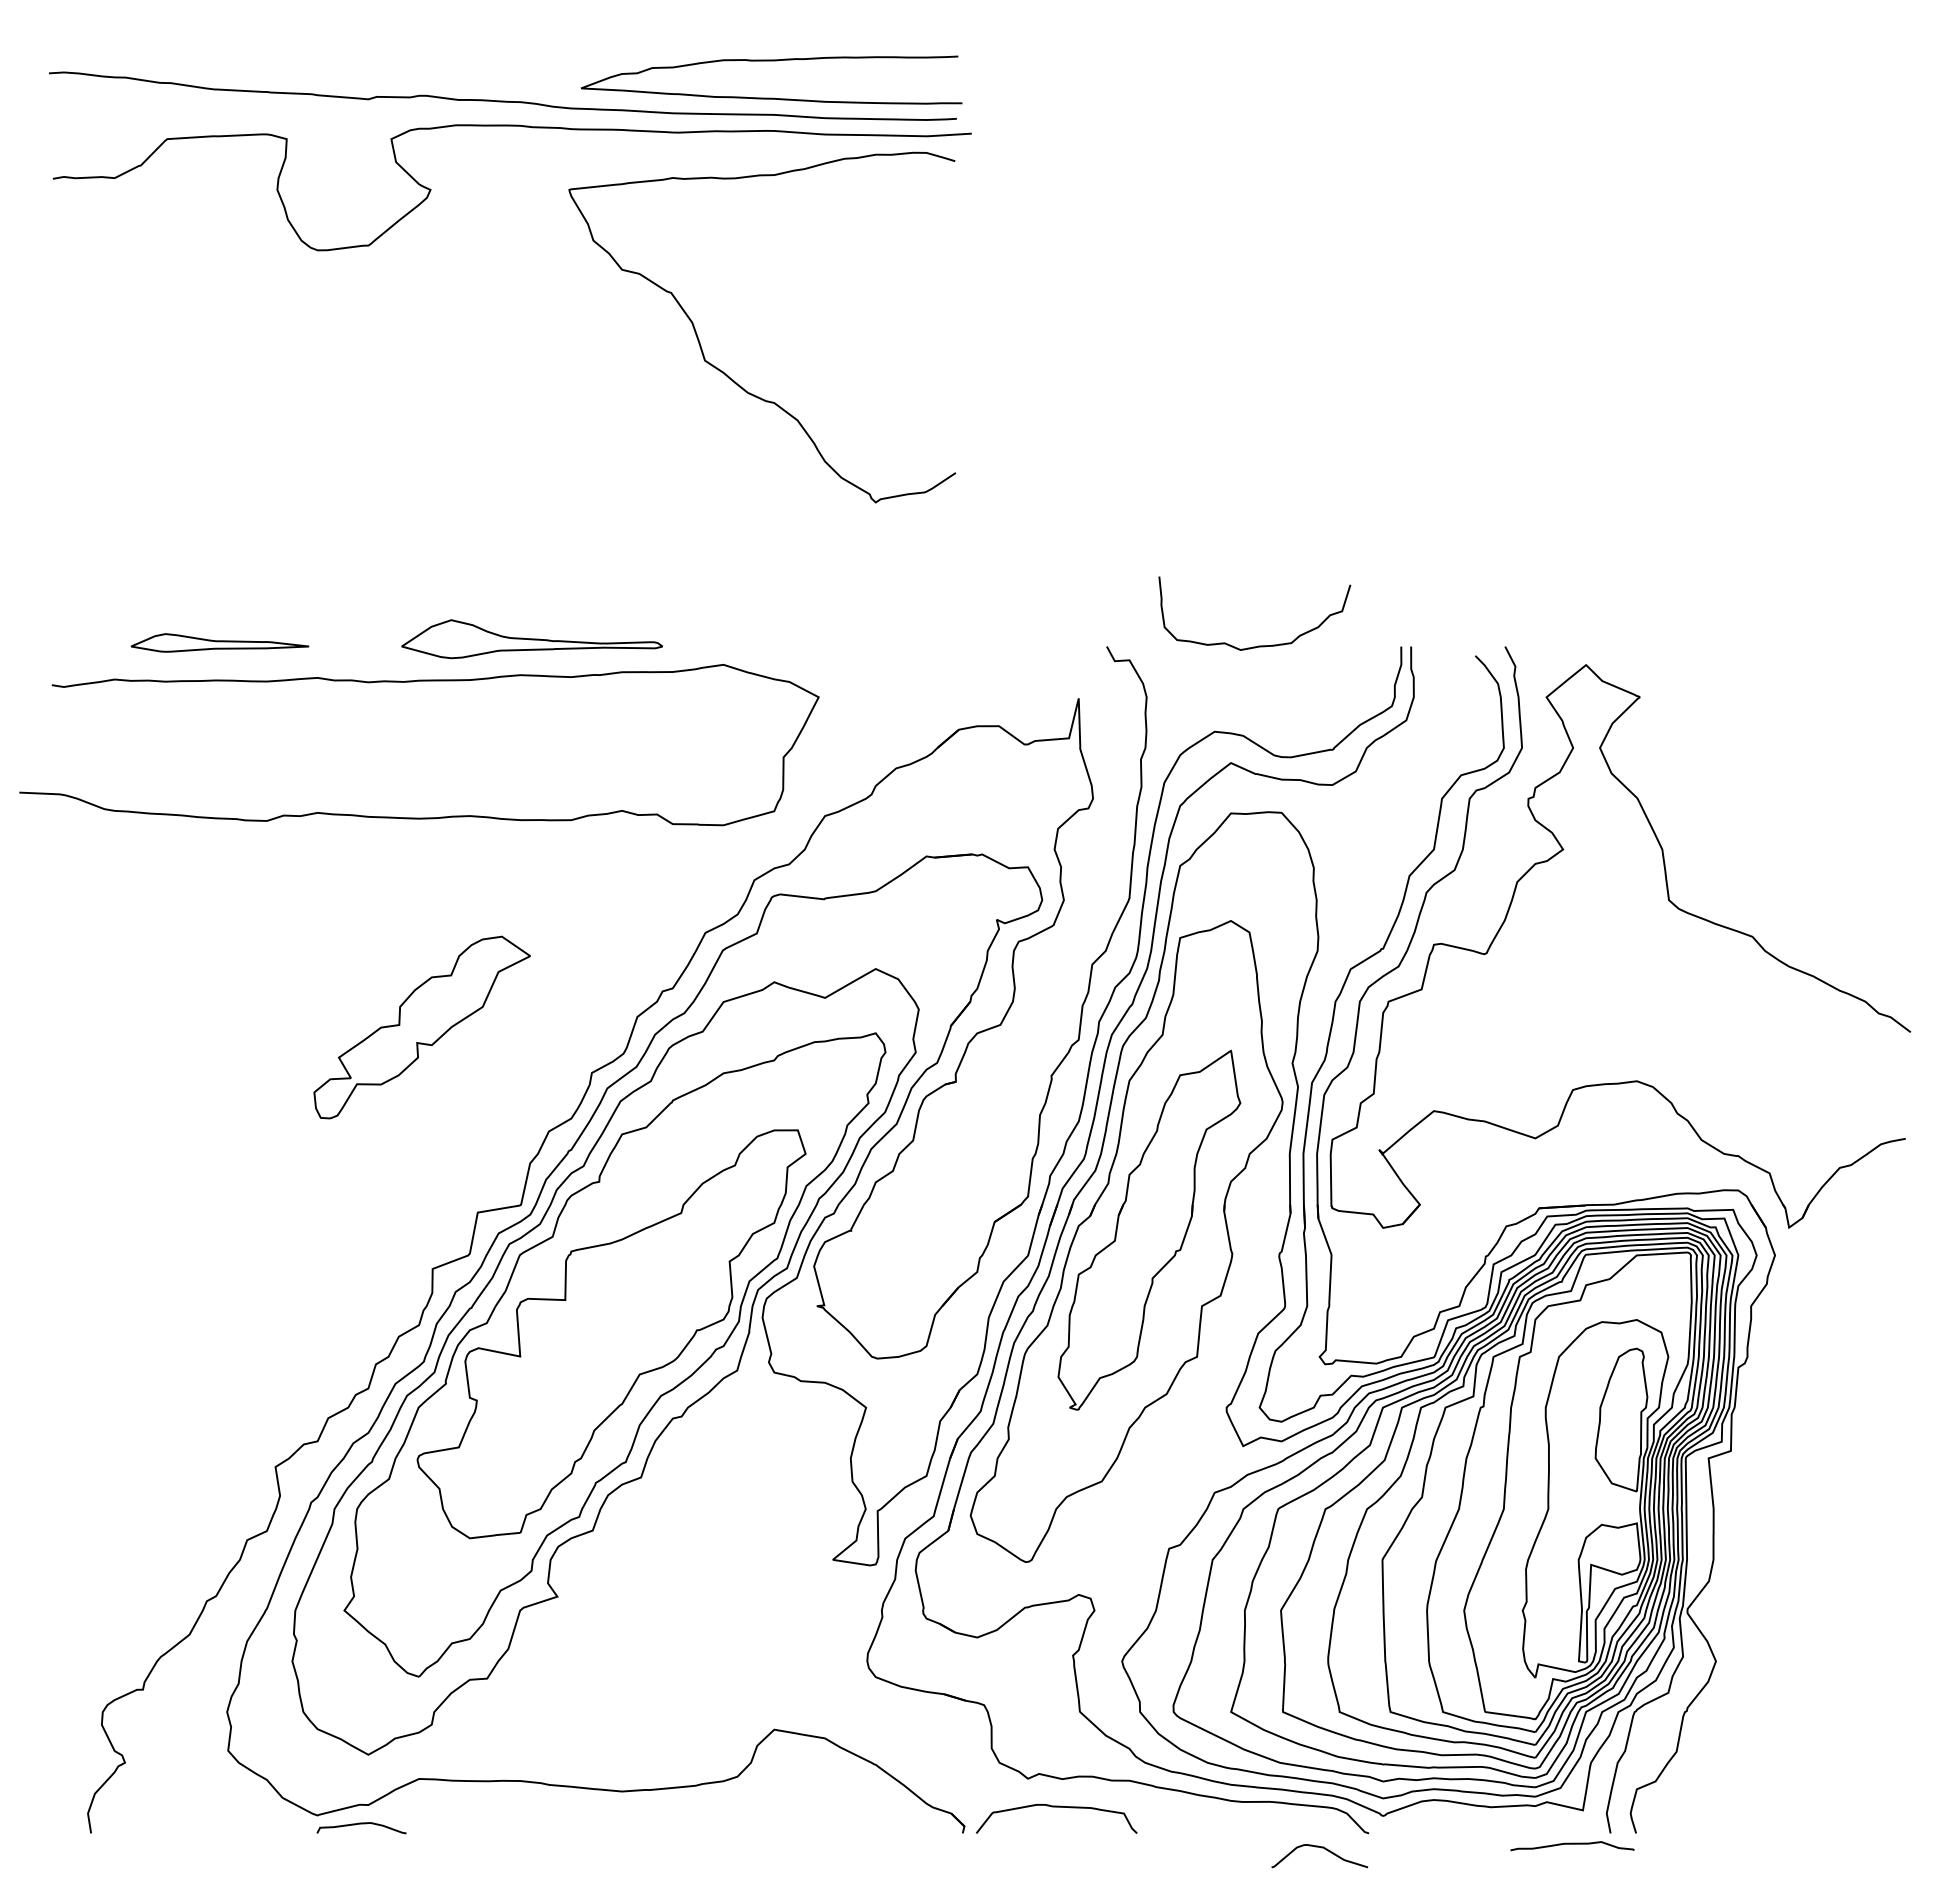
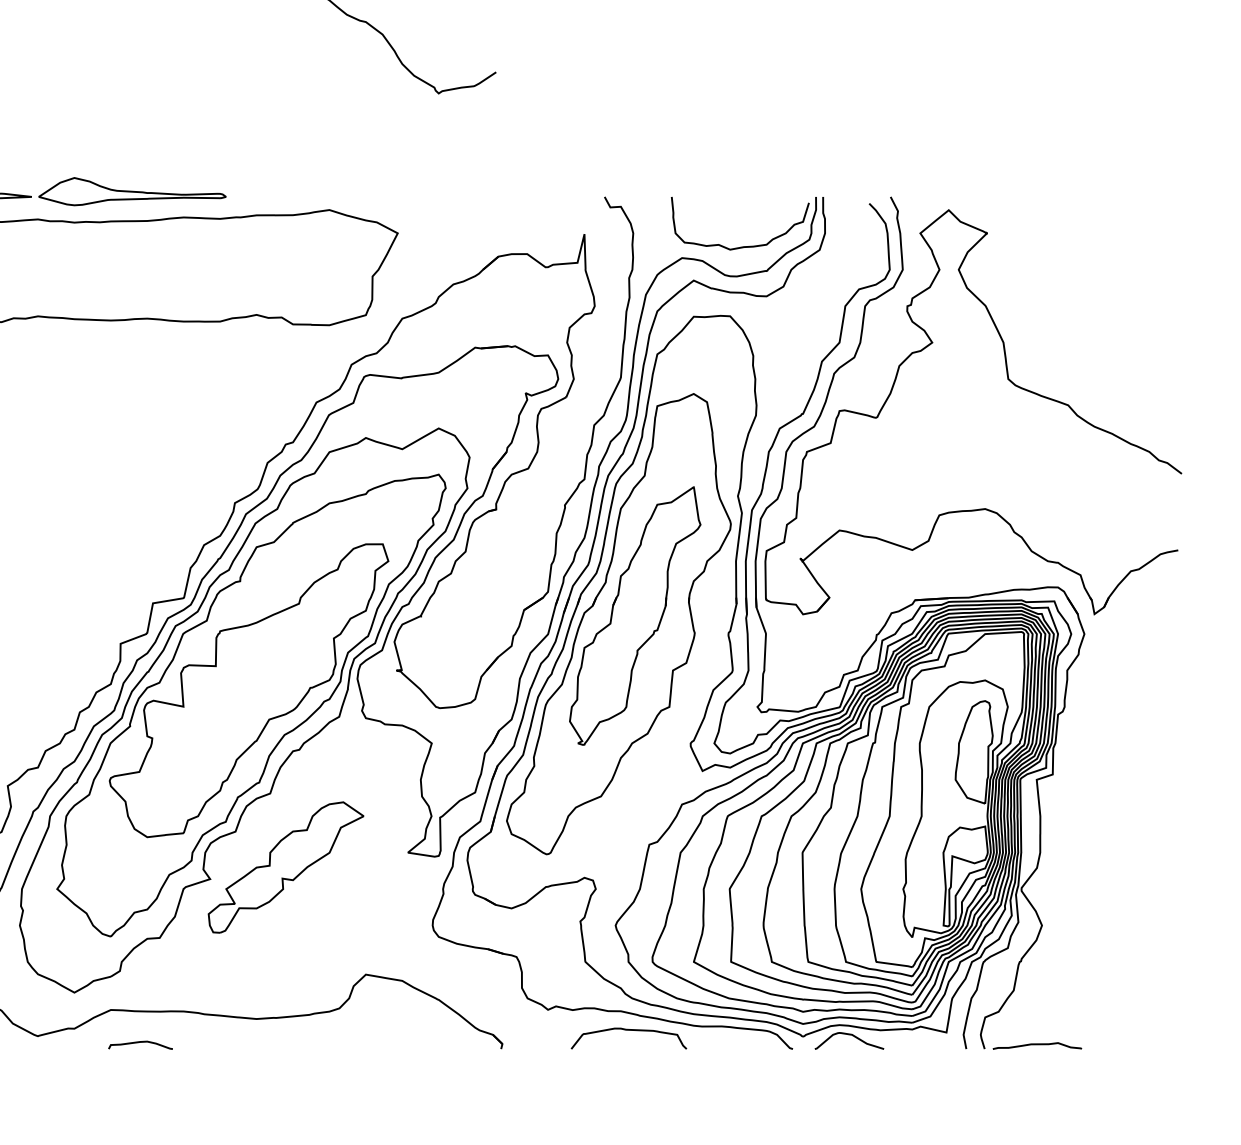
part: (531, 639) -> (131, 191), moved
curve: (1258, 645) -> (742, 246), moved
part: (421, 1027) -> (285, 867), moved
curve: (1056, 1807) -> (628, 1030), moved
curve: (361, 1824) -> (140, 1042), moved
curve: (1572, 1844) -> (1037, 1044), moved
curve: (1321, 1848) -> (850, 1035), moved

